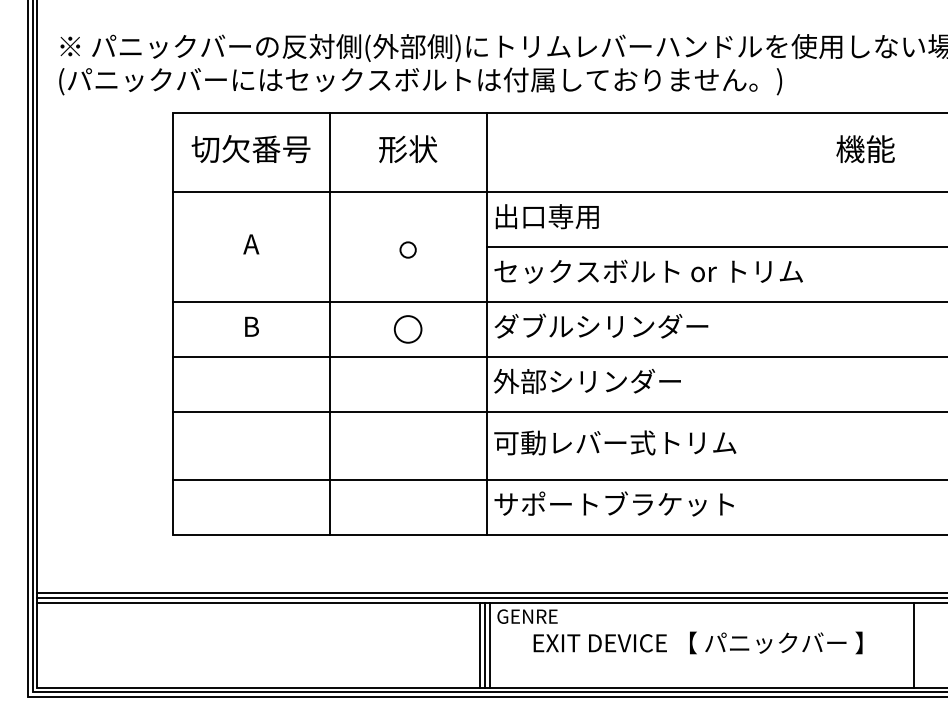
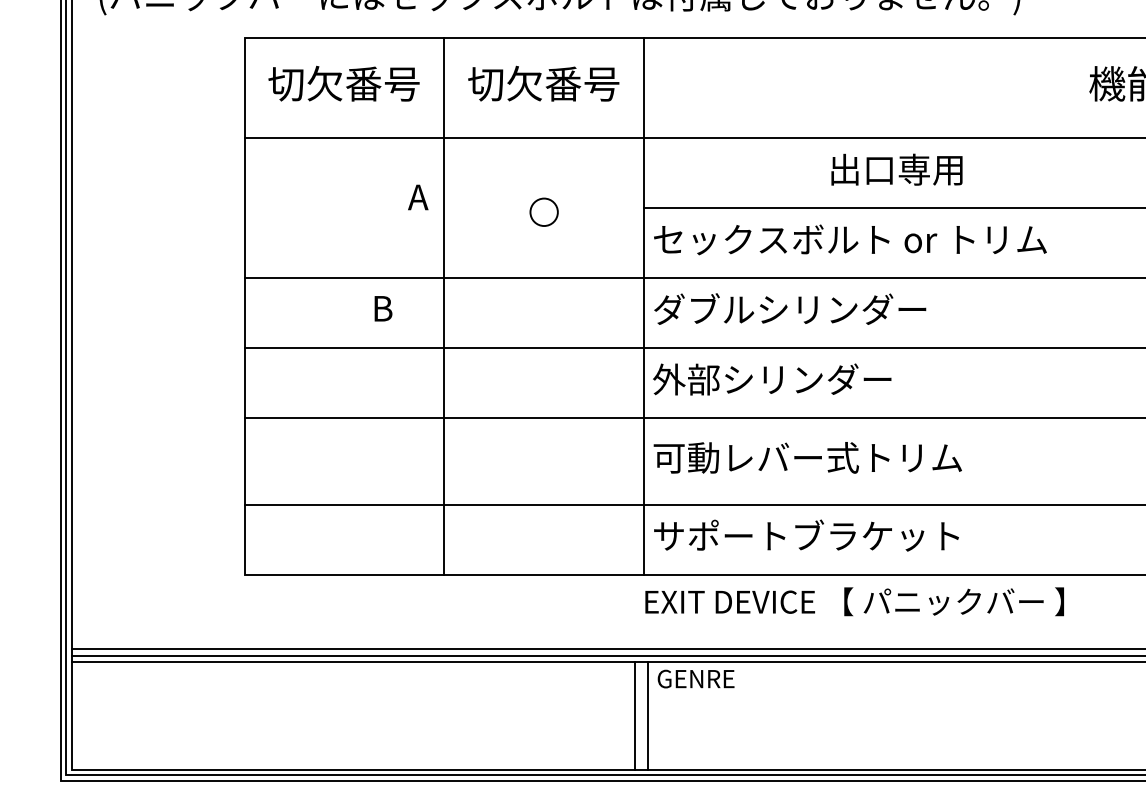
text: (407, 149) -> (543, 84), 形状 -> 切欠番号
text: (546, 216) -> (895, 169), moved
text: (251, 244) -> (418, 197), moved
circle: (407, 249) -> (543, 211), size x1.4
text: (251, 326) -> (382, 308), moved
circle: (407, 329) -> (543, 313), removed
text: (697, 642) -> (853, 601), moved
line: (484, 645) -> (641, 715), removed

